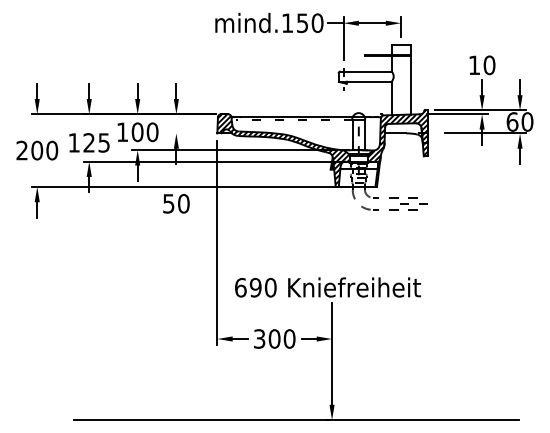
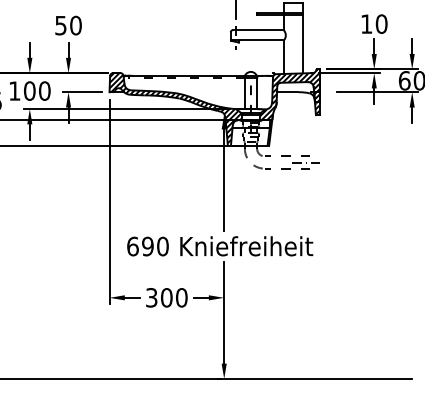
line: (189, 133) -> (81, 92), added
text: (176, 203) -> (68, 25), moved
line: (332, 221) -> (224, 180), added

